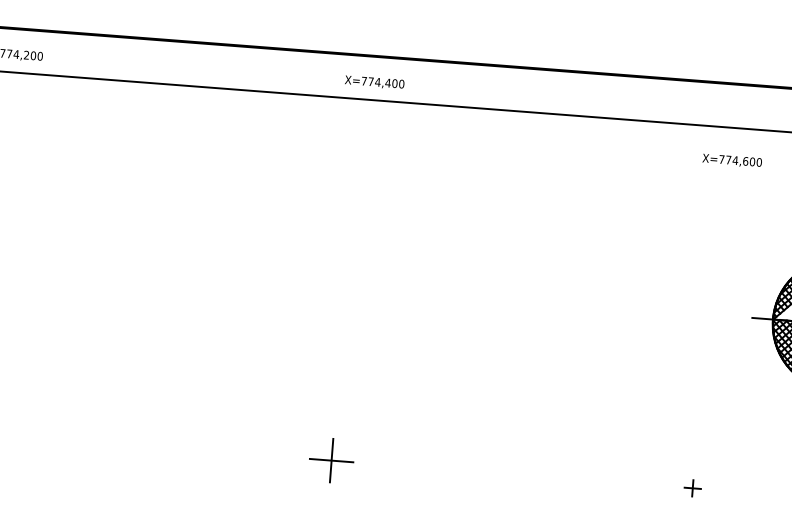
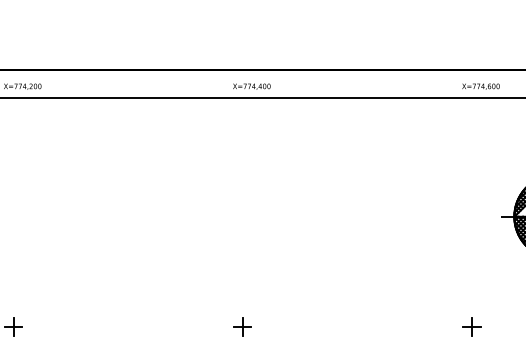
text: (731, 160) -> (480, 86), moved
part: (330, 459) -> (242, 326), size x0.62
part: (692, 487) -> (471, 326), size x1.67

